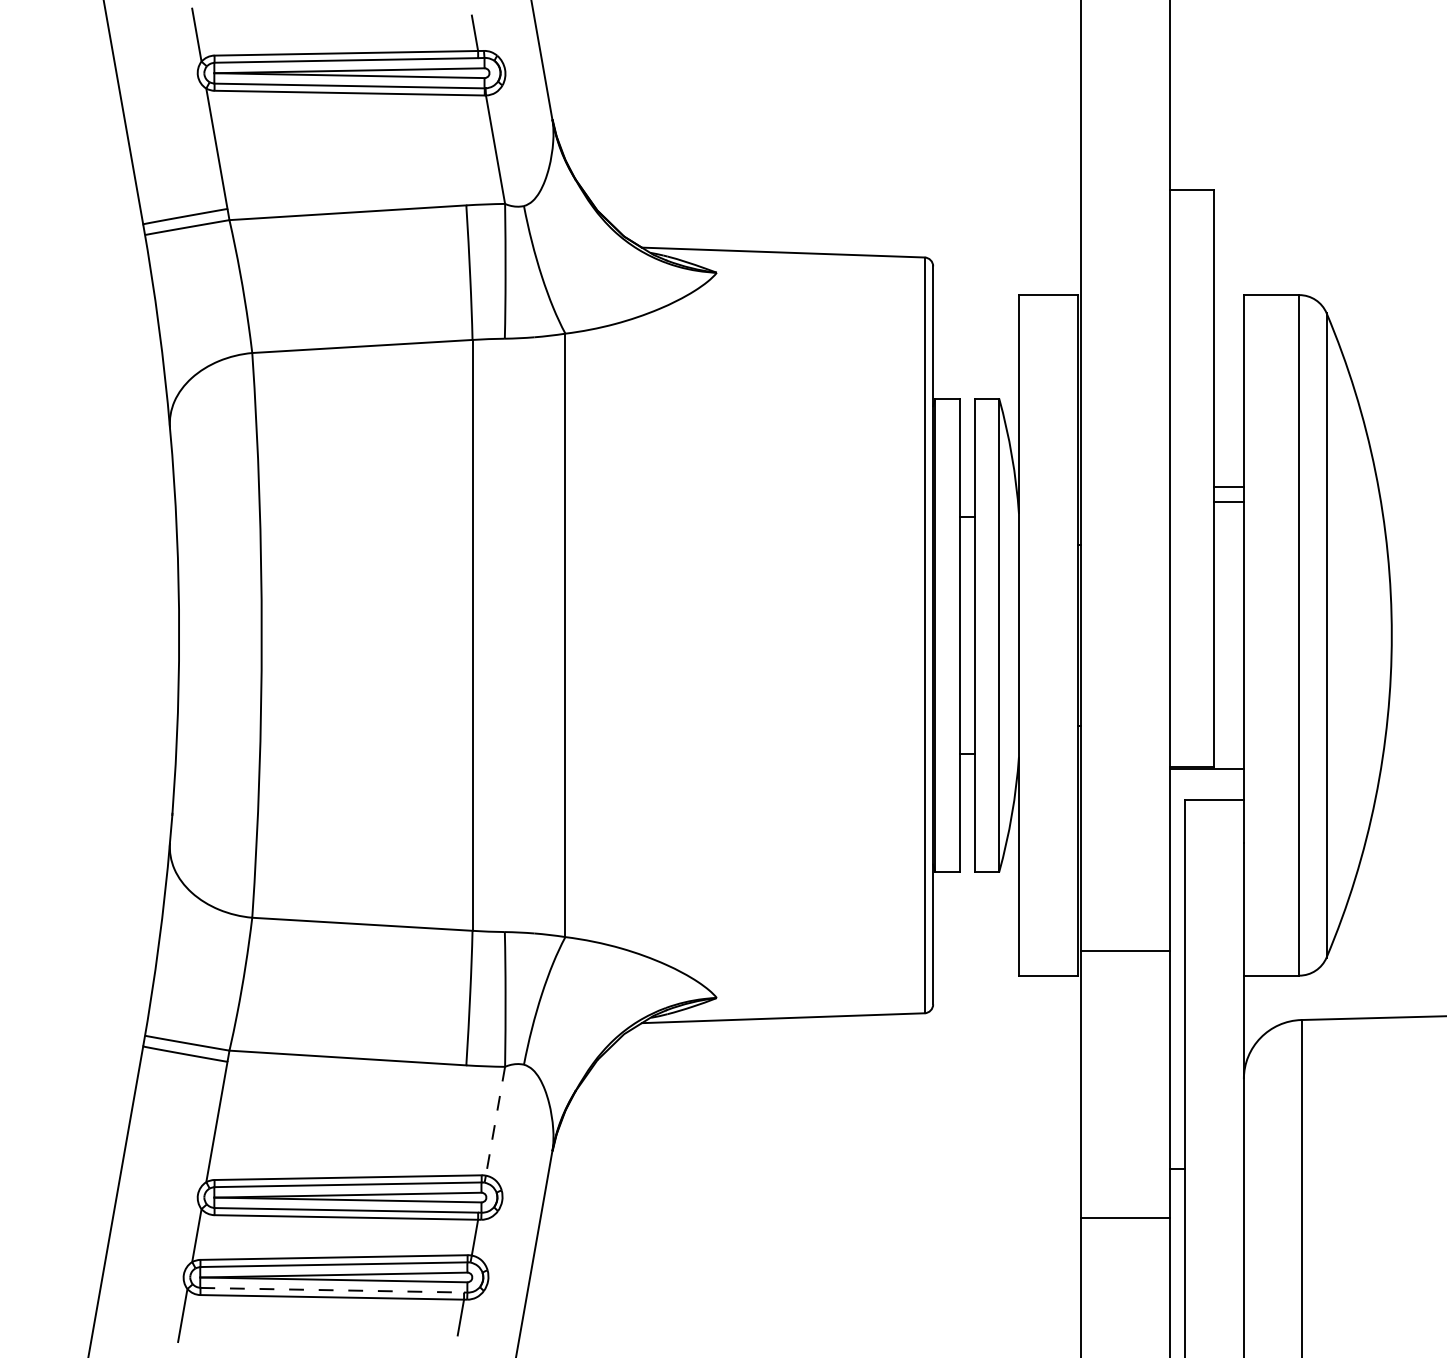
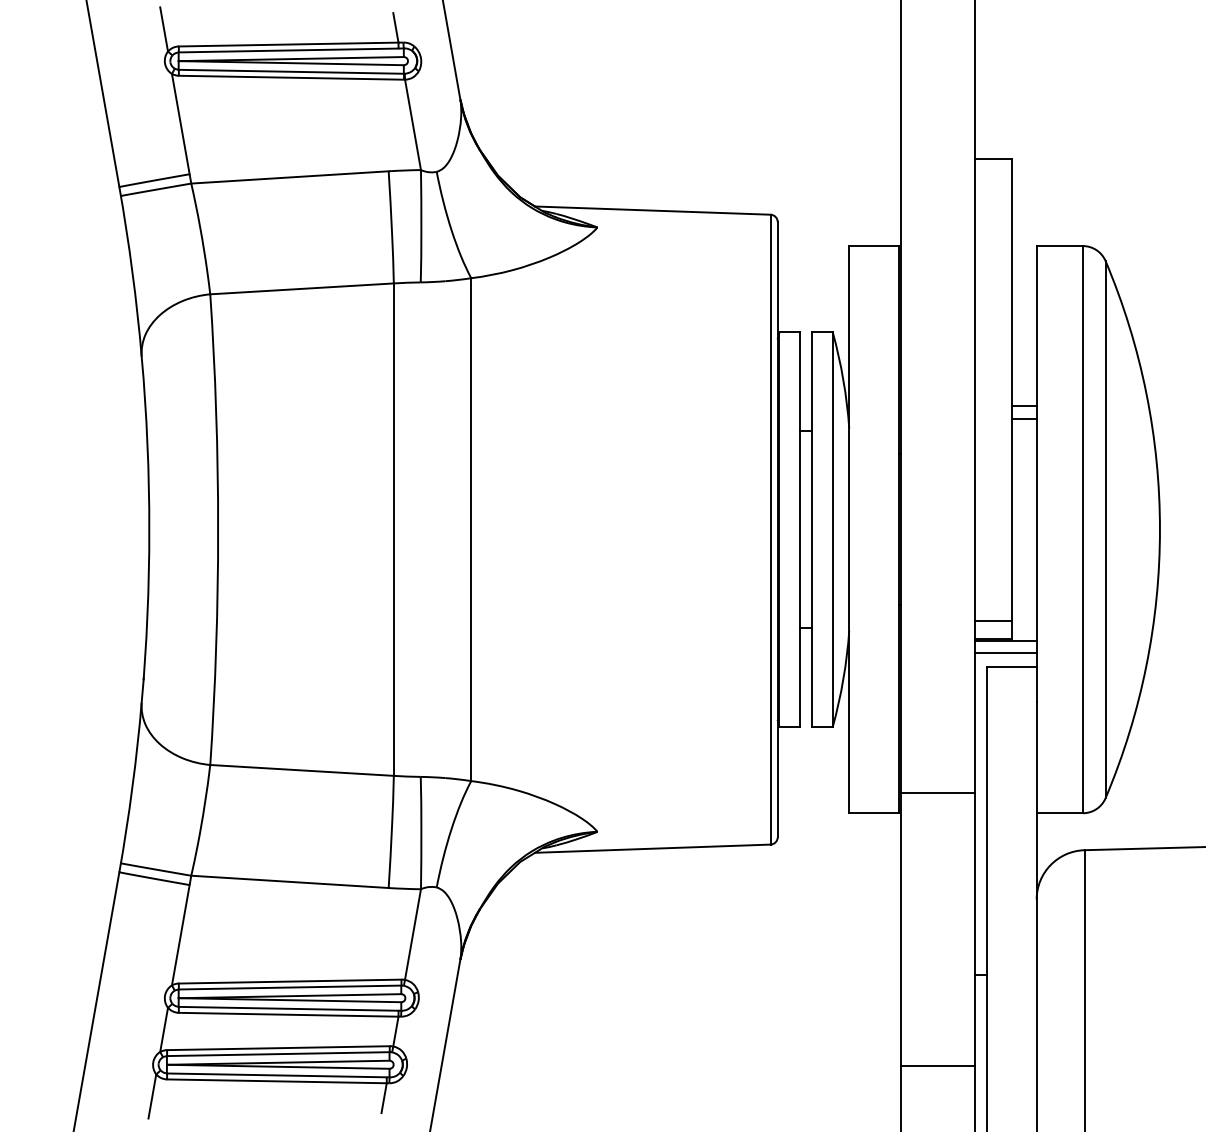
line: (1191, 744) -> (993, 620), added
line: (1206, 783) -> (1005, 653), added
line: (495, 1121) -> (412, 934), dashed -> solid
line: (1125, 1218) -> (938, 1065), moved
line: (332, 1290) -> (277, 1075), dashed -> solid

